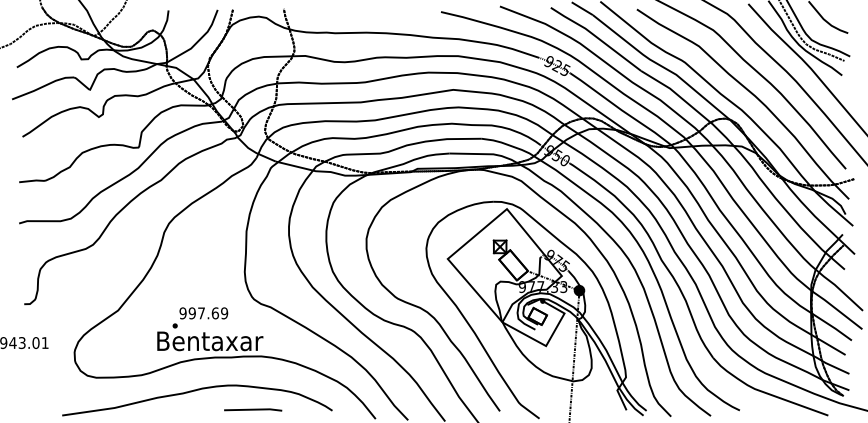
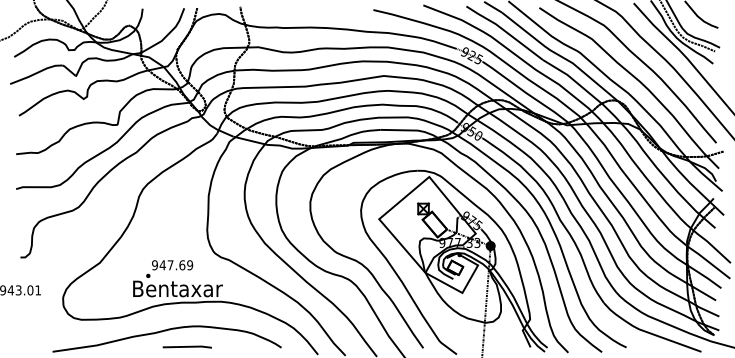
text: (191, 313) -> (162, 265), 997.69 -> 947.69
line: (252, 409) -> (186, 346), moved

